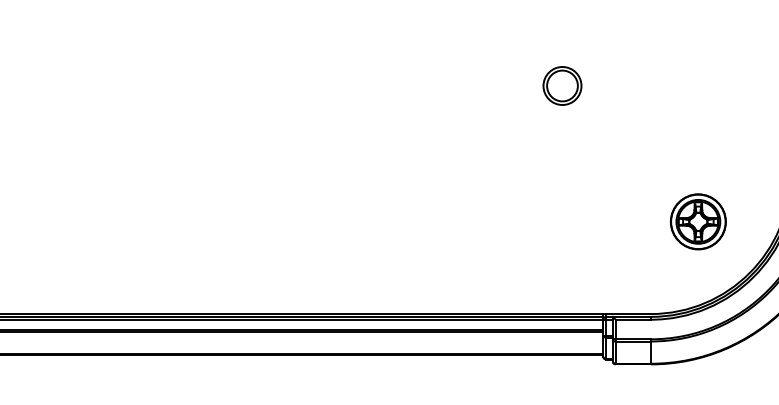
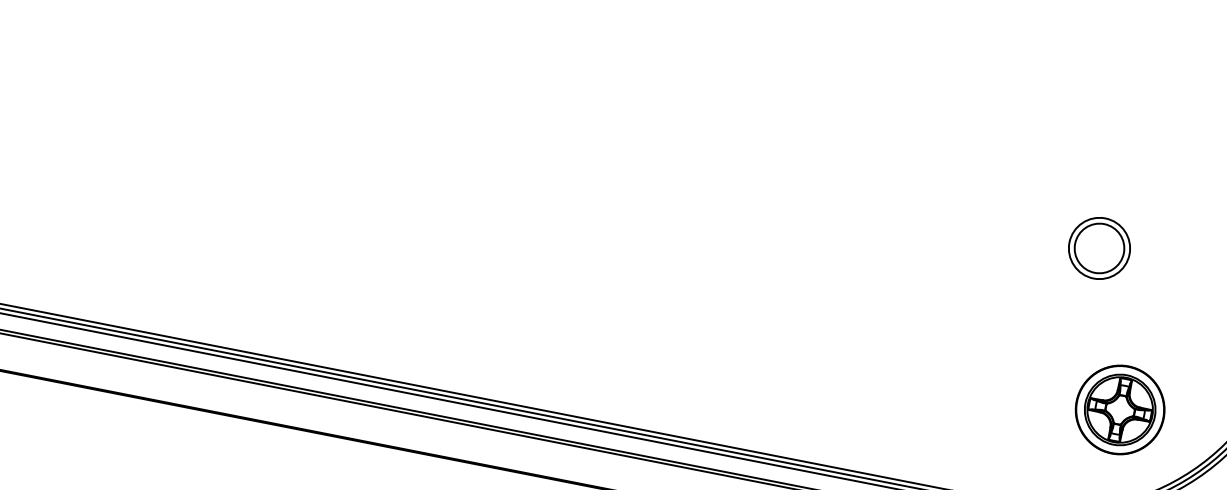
part: (562, 85) -> (1099, 247), moved
part: (697, 221) -> (1118, 409), moved

